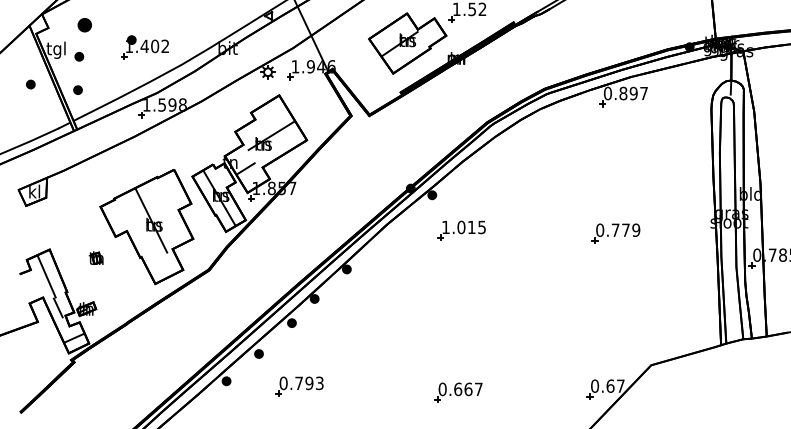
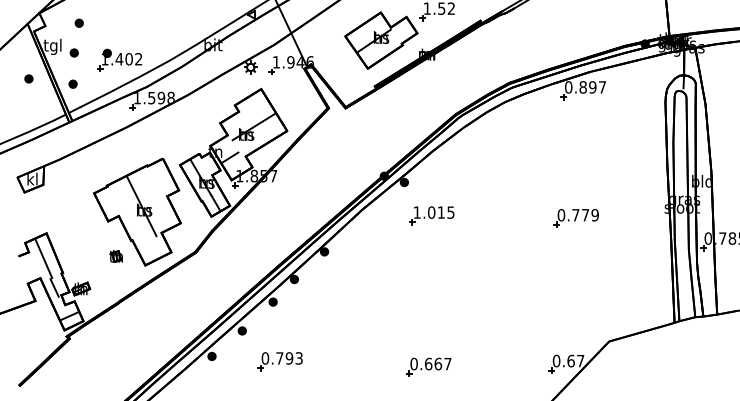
part: (83, 24) -> (78, 22), size x0.62
part: (144, 46) -> (119, 59), moved
part: (95, 258) -> (115, 256), moved

